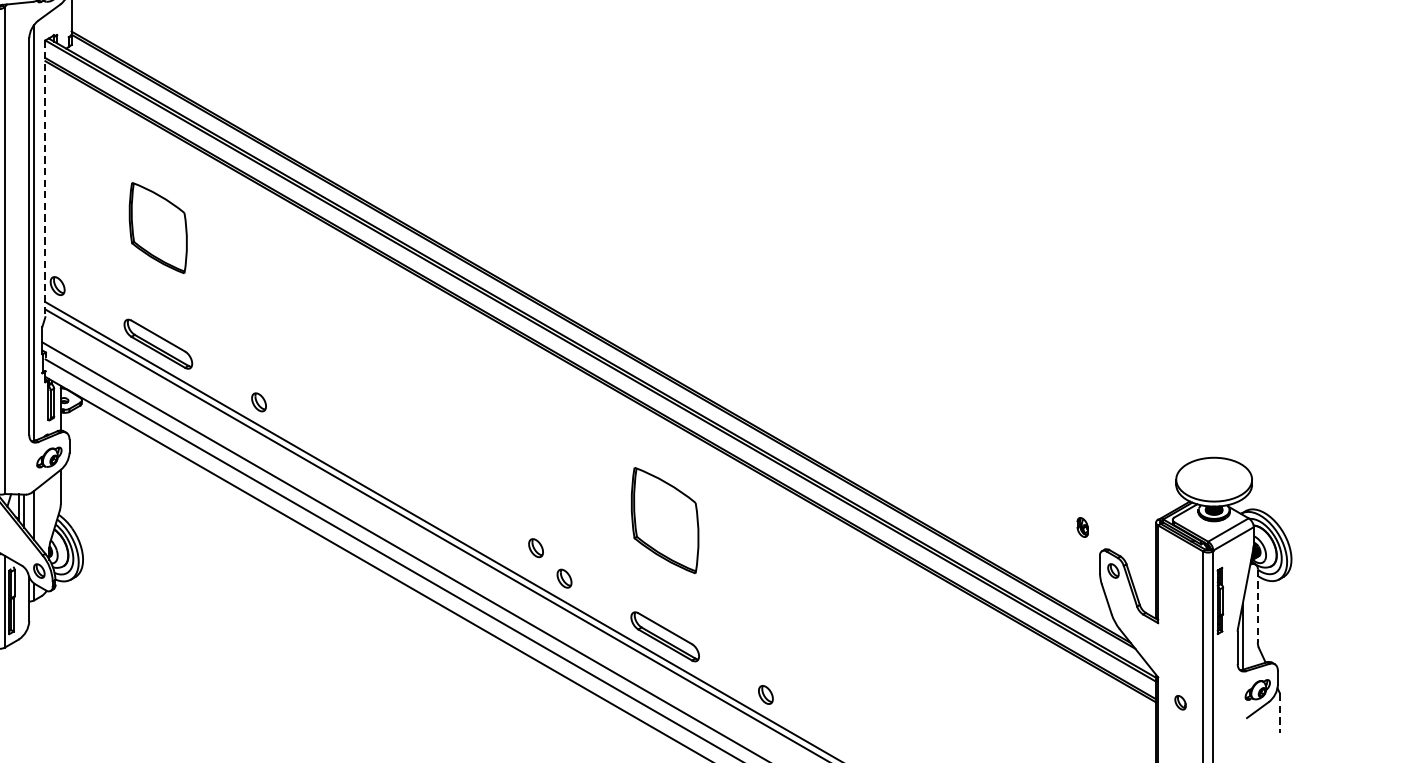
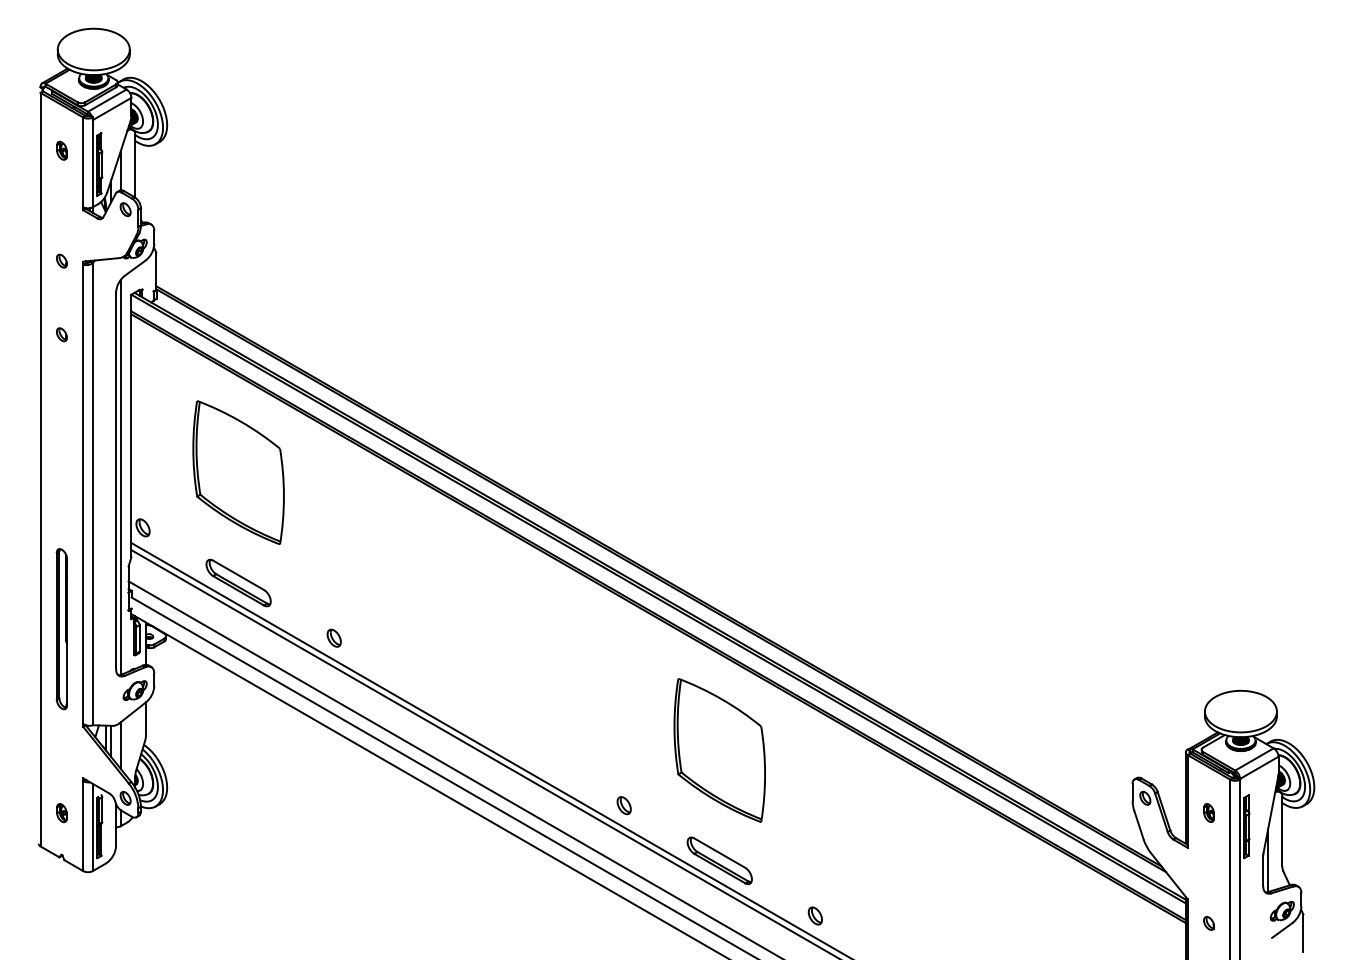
line: (45, 179) -> (131, 426), dashed -> solid
part: (158, 227) -> (238, 472), size x1.67
part: (664, 520) -> (719, 750), size x1.43
part: (1082, 526) -> (1208, 812), moved
part: (535, 548) -> (596, 776), removed
line: (1257, 605) -> (1282, 831), dashed -> solid
line: (1280, 714) -> (1303, 934), dashed -> solid

